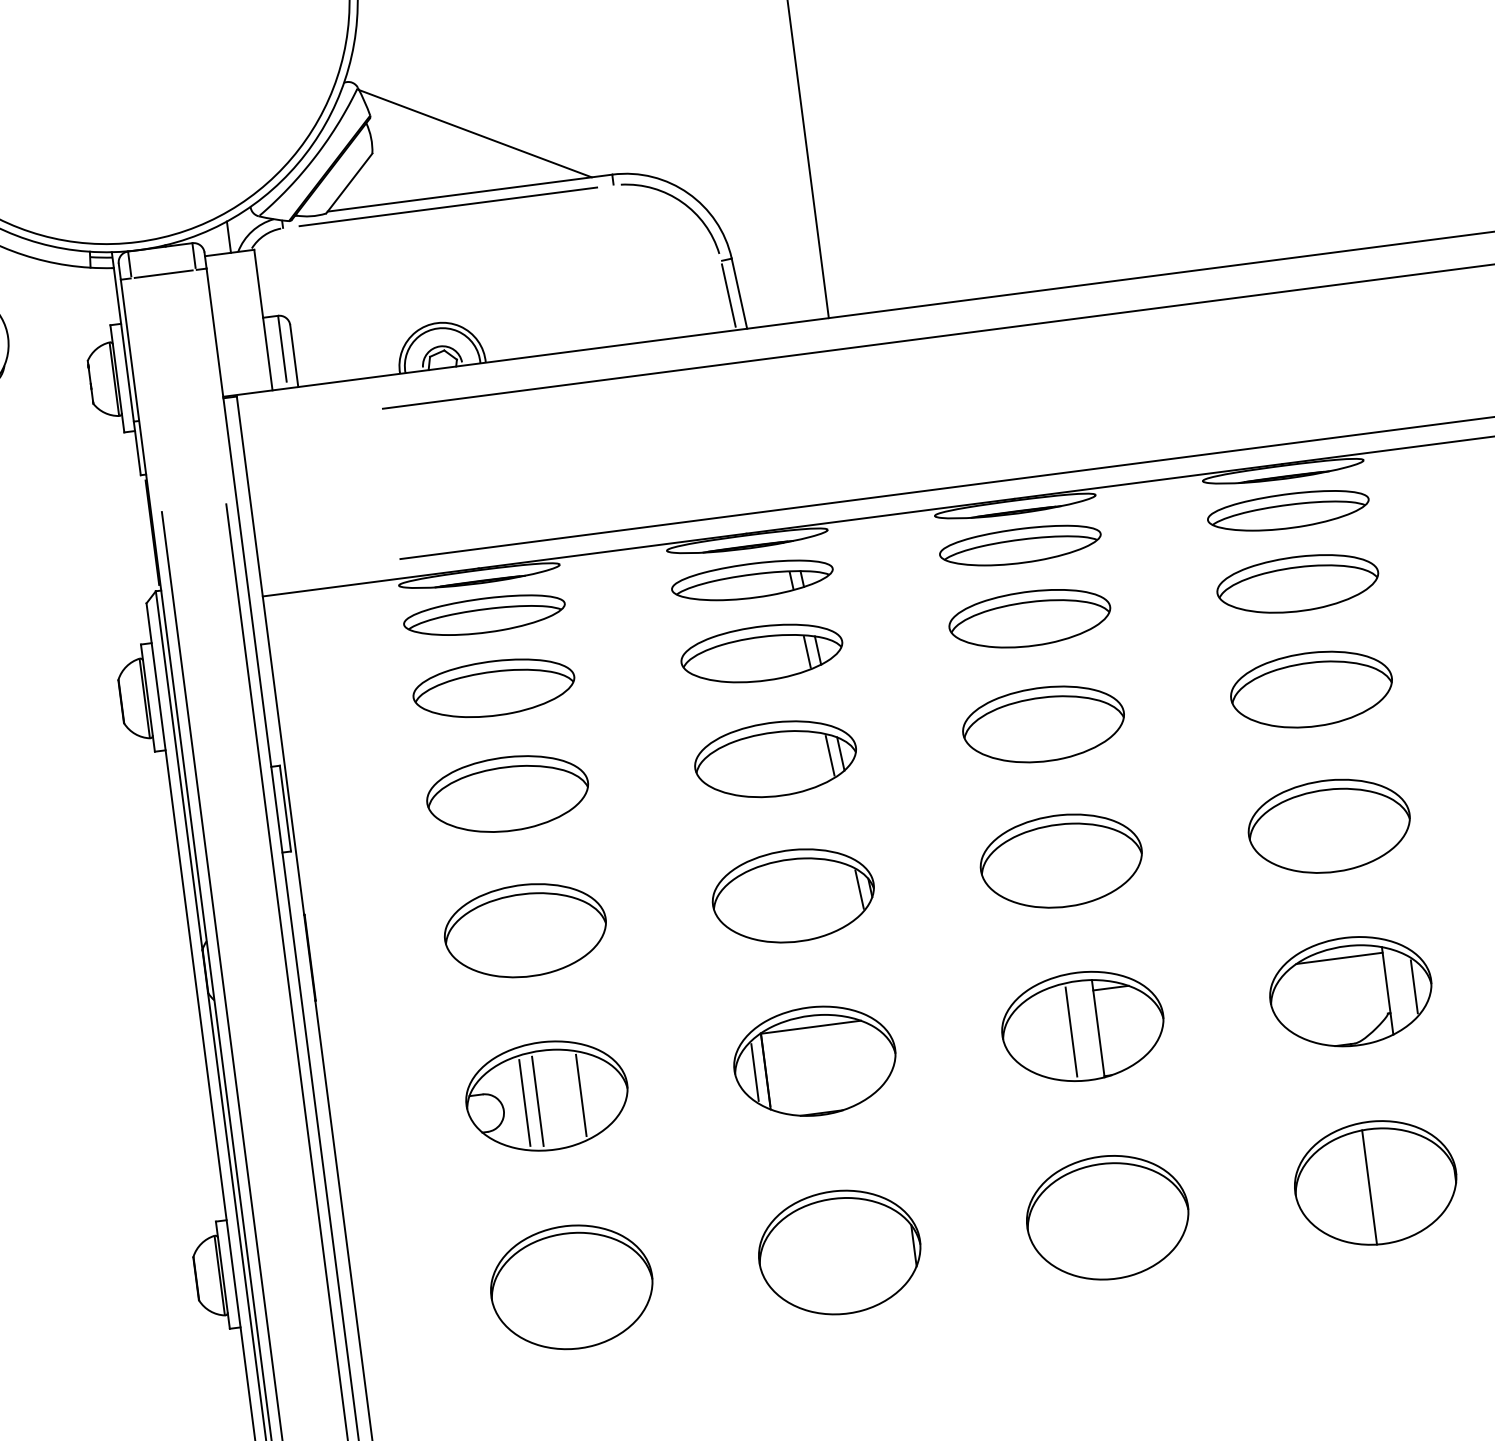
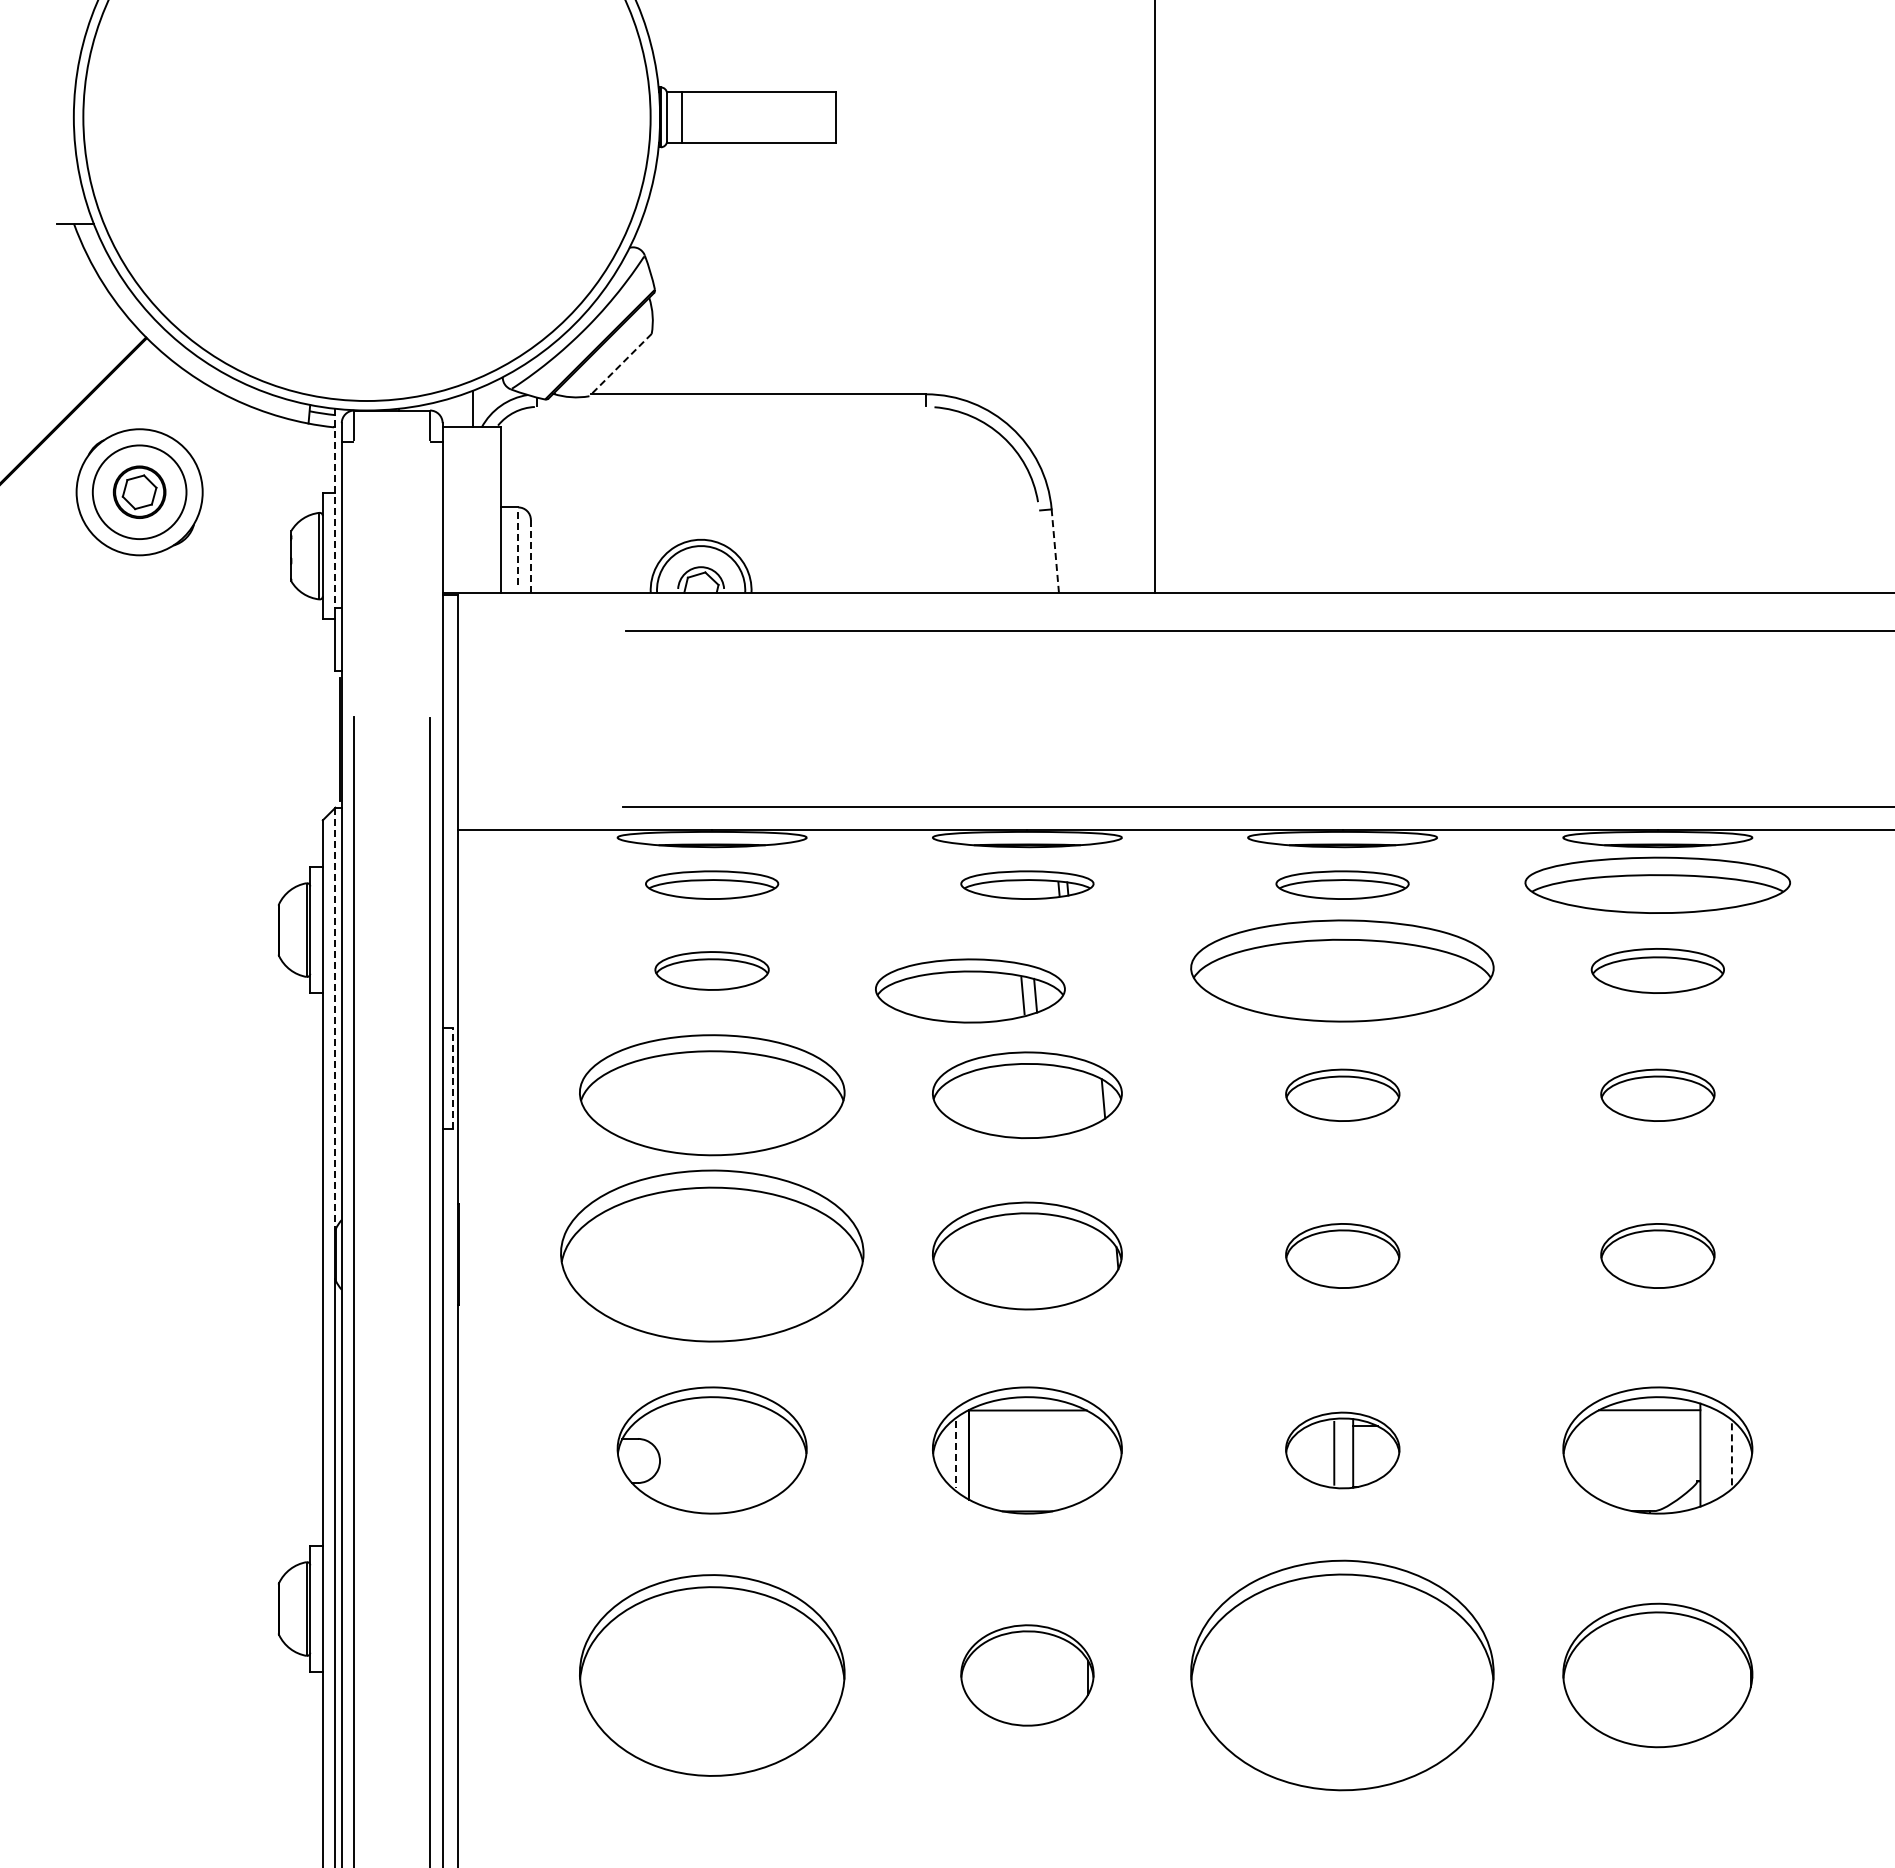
line: (475, 133) -> (773, 326), removed
line: (349, 183) -> (620, 365), solid -> dashed
line: (448, 206) -> (731, 406), removed
line: (164, 274) -> (392, 442), removed
line: (739, 293) -> (1055, 551), solid -> dashed
line: (728, 295) -> (1042, 551), removed
line: (122, 336) -> (335, 508), solid -> dashed
line: (282, 349) -> (518, 546), solid -> dashed
line: (293, 356) -> (530, 556), solid -> dashed
part: (1288, 510) -> (1657, 884), size x1.4
part: (1020, 545) -> (1342, 884), size x0.7
part: (752, 580) -> (1027, 884), size x0.7
part: (1297, 583) -> (1657, 970), size x0.7
part: (483, 615) -> (711, 884), size x0.7
part: (1029, 618) -> (1342, 970), size x1.6
part: (762, 653) -> (970, 990), moved
part: (493, 688) -> (711, 970), size x0.6
part: (1311, 689) -> (1657, 1095), size x0.6
part: (1043, 724) -> (1342, 1095), size x0.6
line: (829, 755) -> (1090, 1098), removed
line: (179, 771) -> (335, 1019), solid -> dashed
part: (507, 794) -> (711, 1095), size x1.4
line: (285, 808) -> (452, 1078), solid -> dashed
part: (1329, 825) -> (1657, 1255), size x0.6
part: (1061, 860) -> (1342, 1255), size x0.6
line: (859, 889) -> (1104, 1258), removed
part: (524, 930) -> (711, 1255), size x1.6
line: (1413, 986) -> (1731, 1454), solid -> dashed
part: (1082, 1026) -> (1342, 1450), size x0.6
line: (755, 1072) -> (956, 1454), solid -> dashed
line: (580, 1095) -> (751, 1454), removed
line: (537, 1100) -> (700, 1454), removed
line: (524, 1102) -> (685, 1454), removed
line: (1369, 1187) -> (1650, 1679), removed
part: (1107, 1217) -> (1342, 1675), size x1.6
part: (839, 1252) -> (1027, 1675), size x0.7
part: (571, 1287) -> (711, 1675), size x1.4

